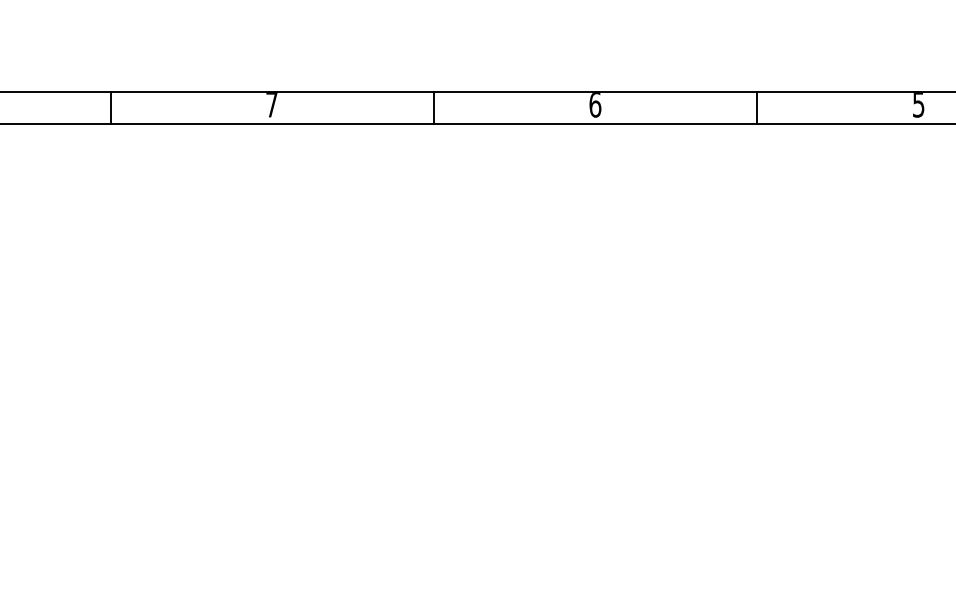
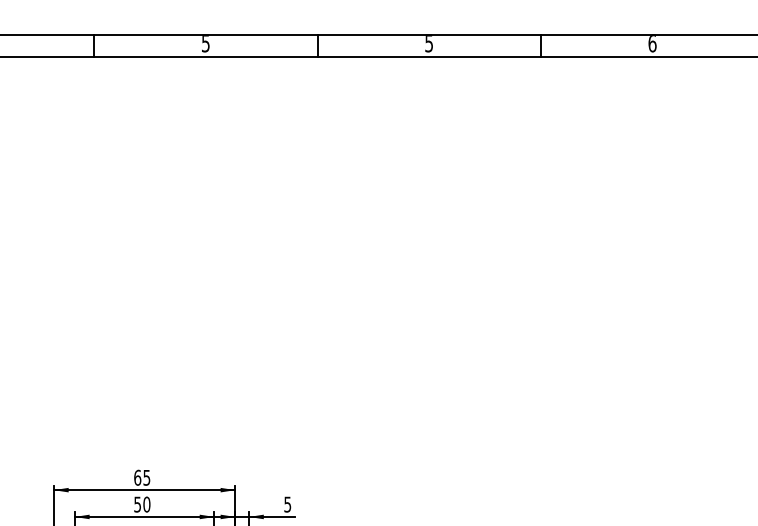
text: (271, 106) -> (205, 44), 7 -> 5
text: (595, 106) -> (429, 44), 6 -> 5
text: (918, 106) -> (652, 44), 5 -> 6

